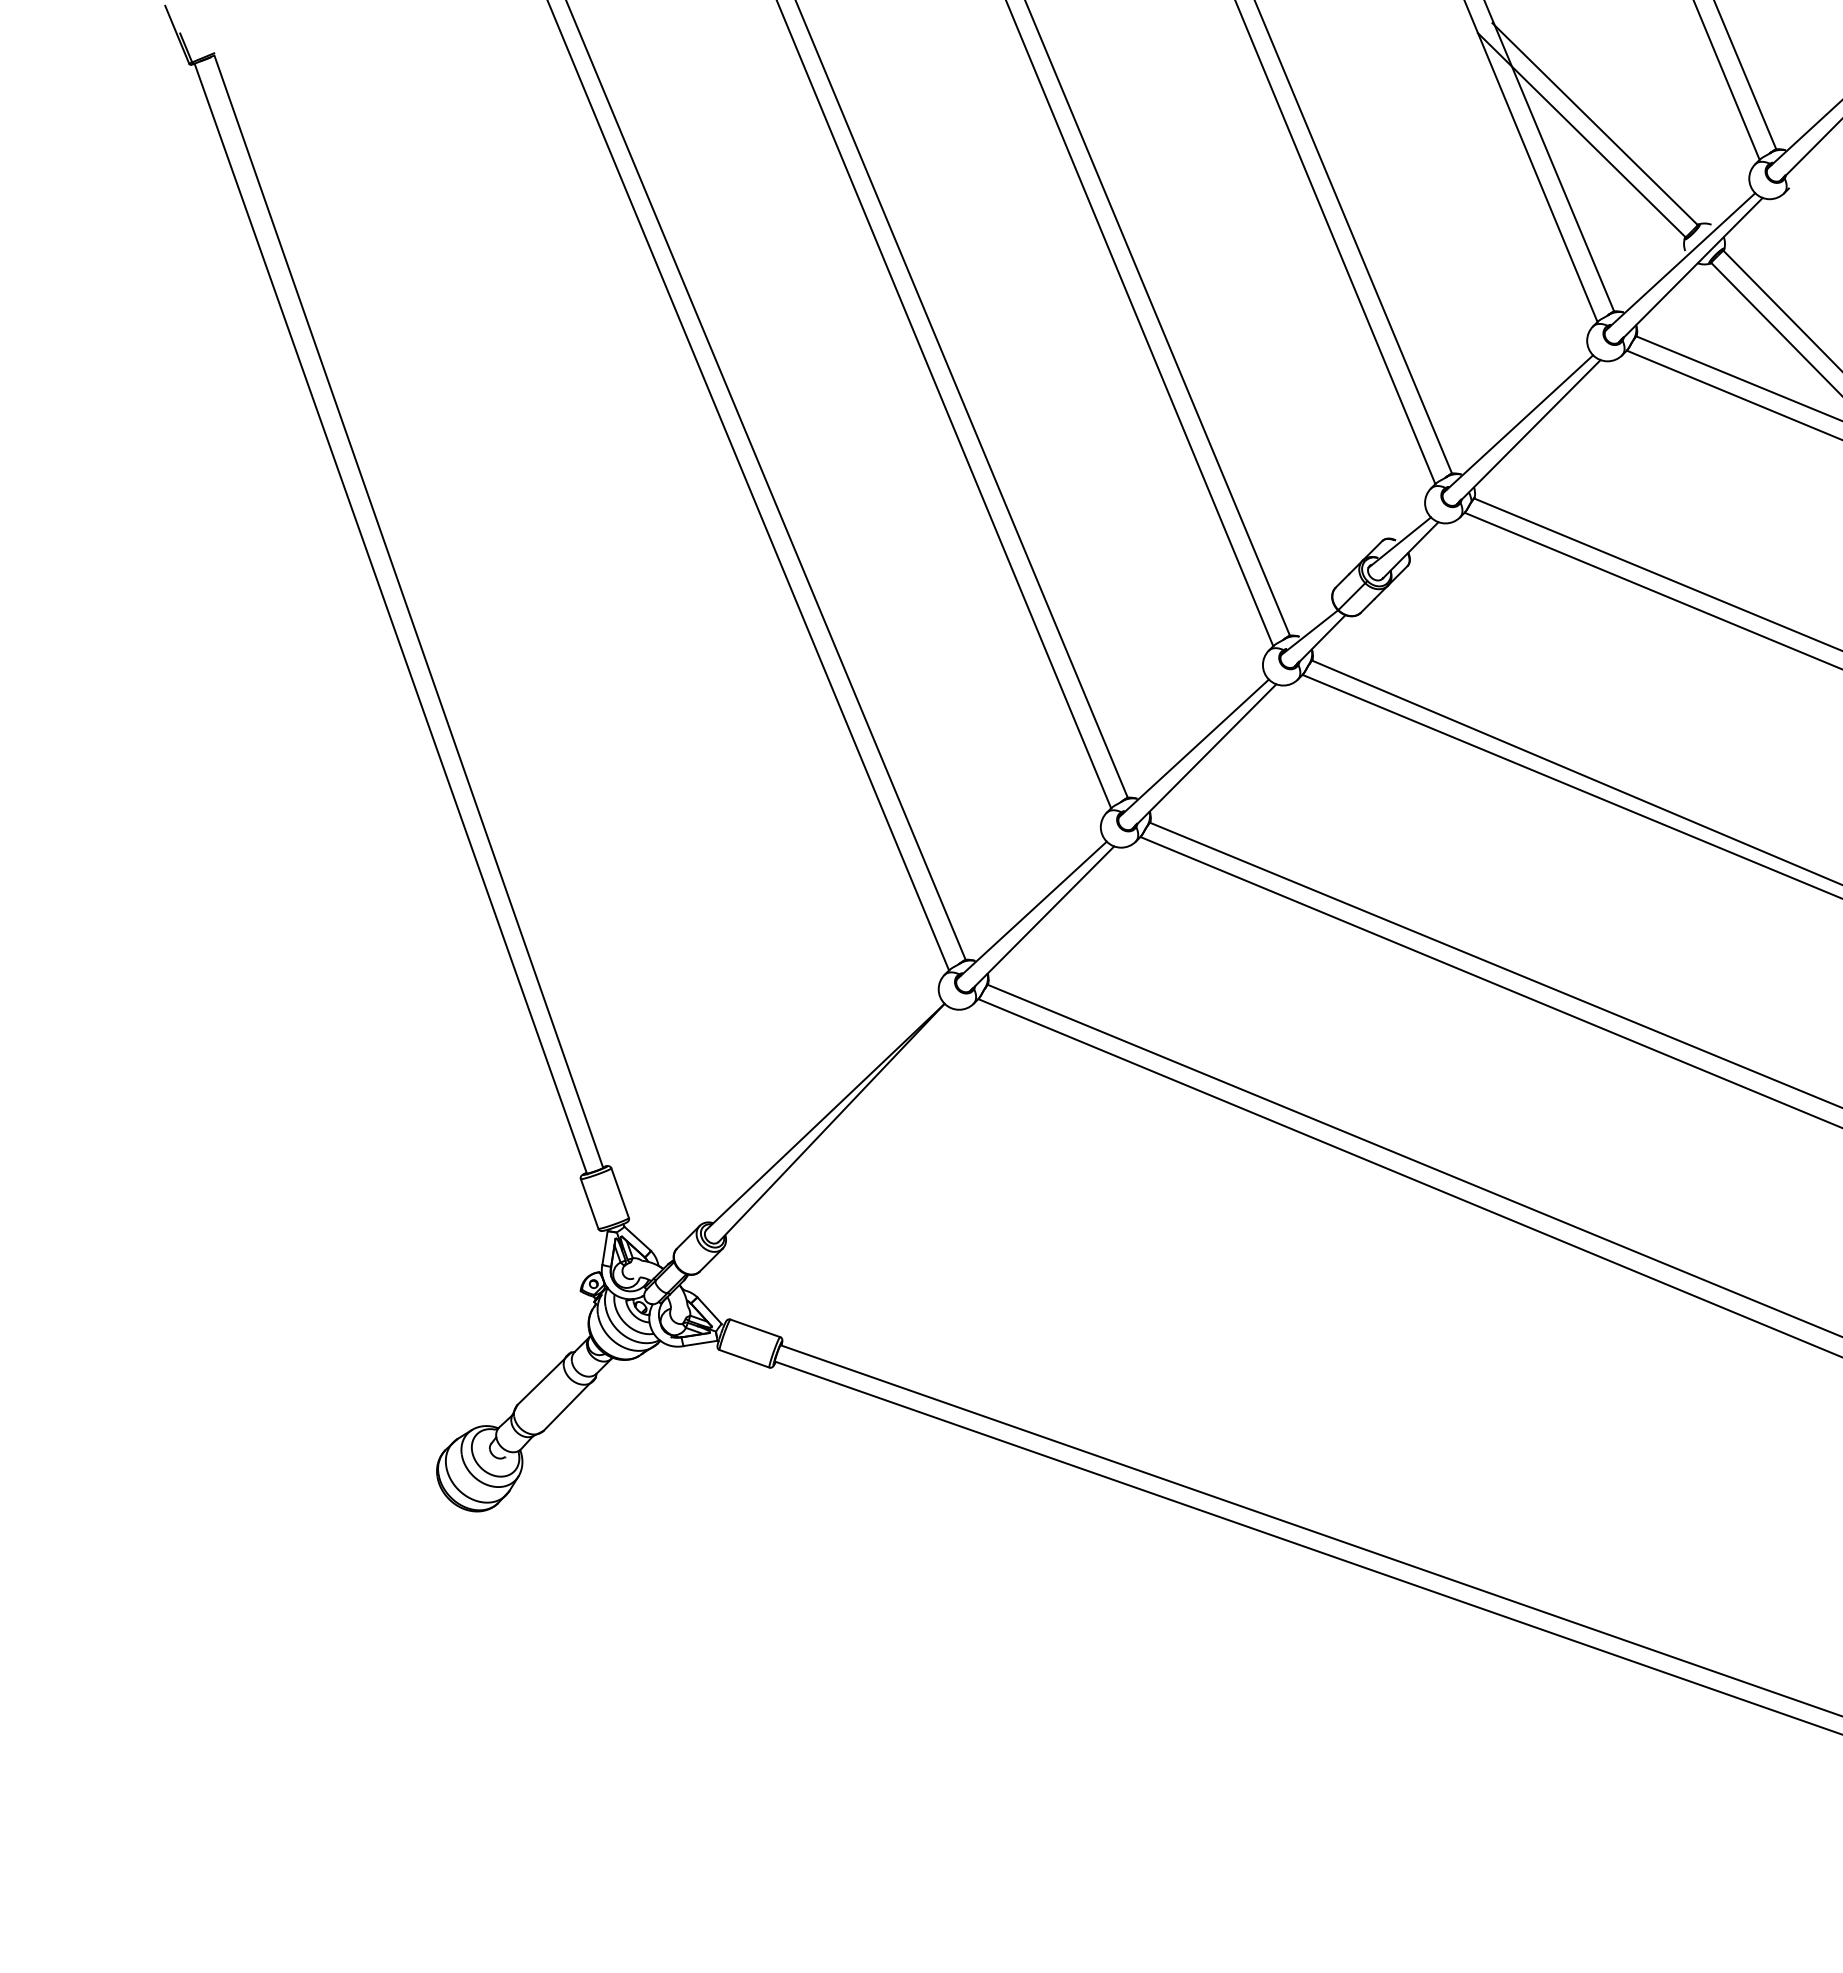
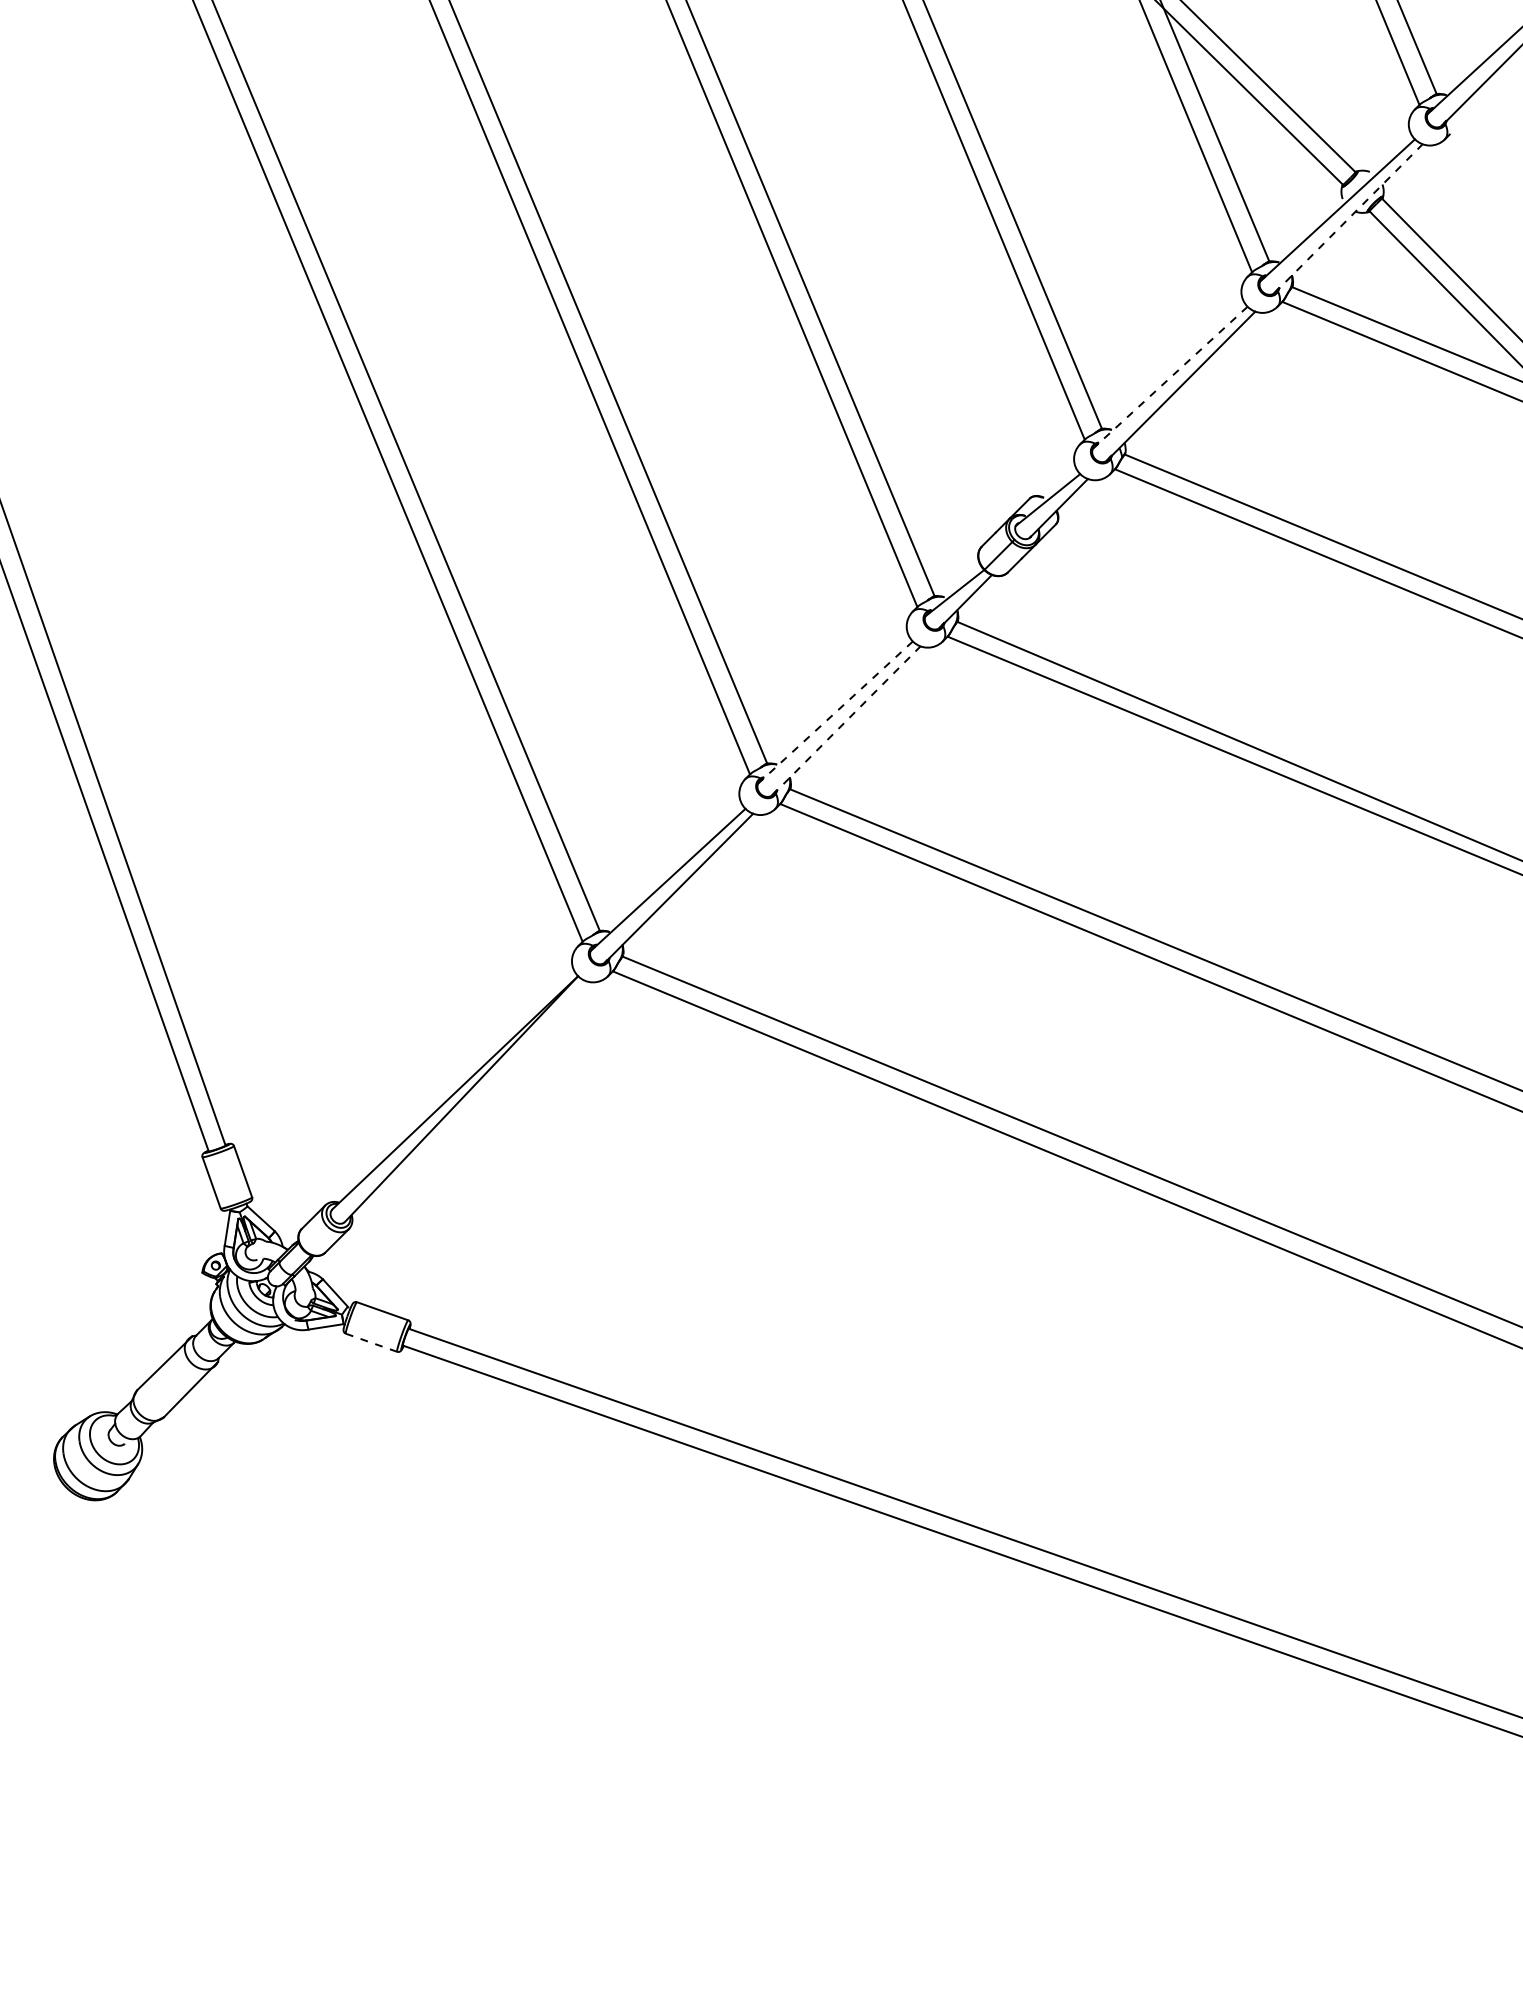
line: (1691, 270) -> (1349, 219), solid -> dashed
line: (1518, 424) -> (1170, 378), solid -> dashed
line: (1193, 748) -> (835, 712), solid -> dashed
line: (1204, 756) -> (846, 720), solid -> dashed
line: (745, 1359) -> (372, 1343), solid -> dashed

